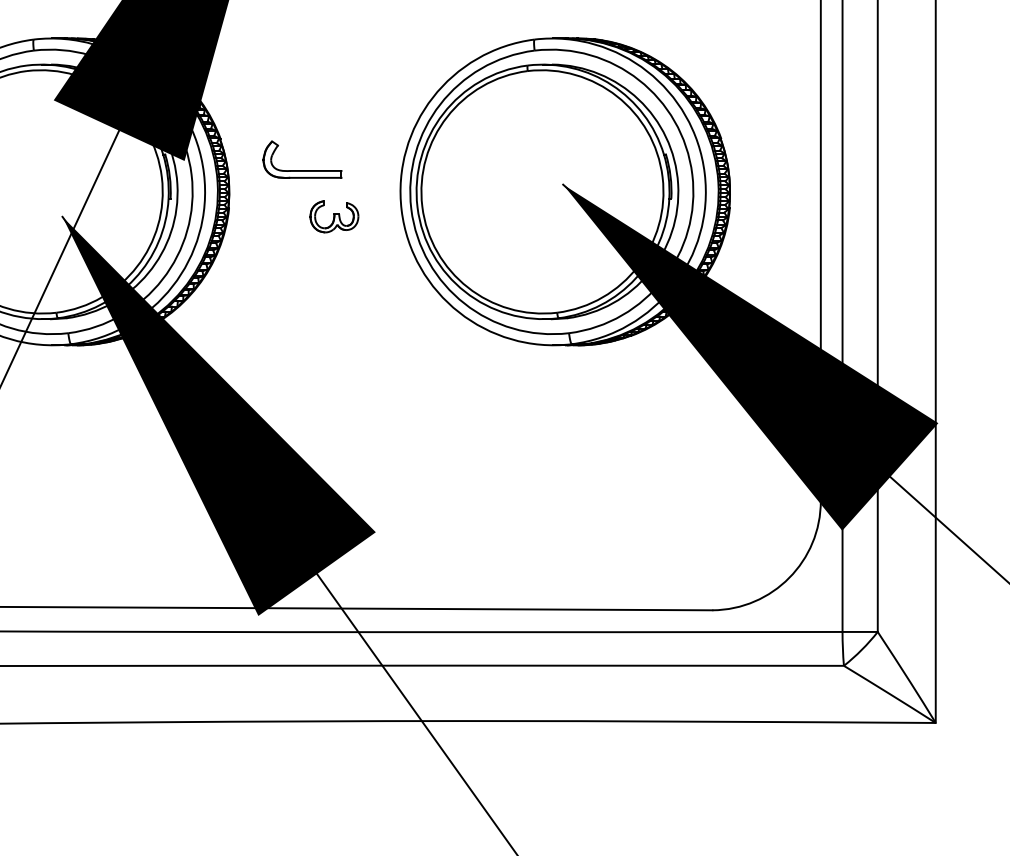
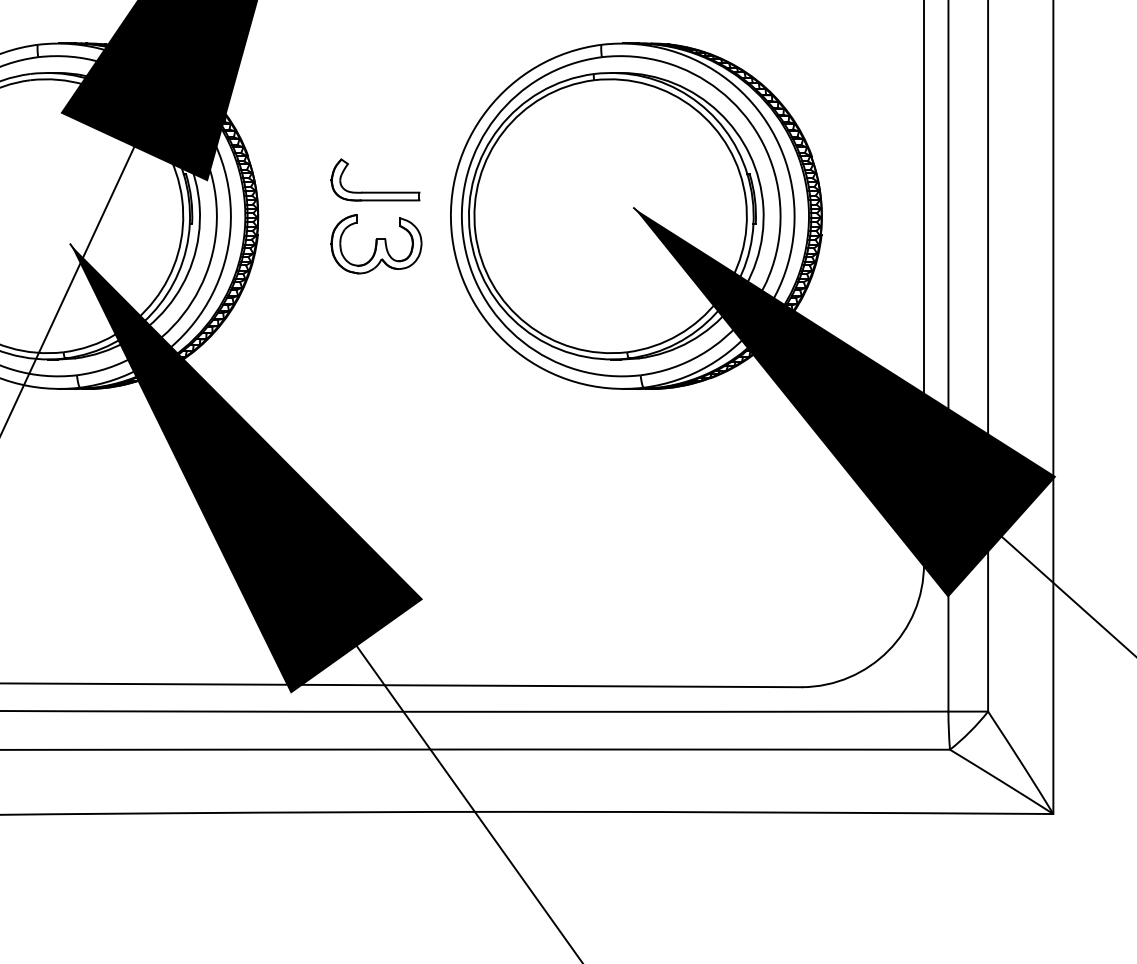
part: (302, 169) -> (375, 191), moved
part: (334, 217) -> (376, 244), size x1.67

